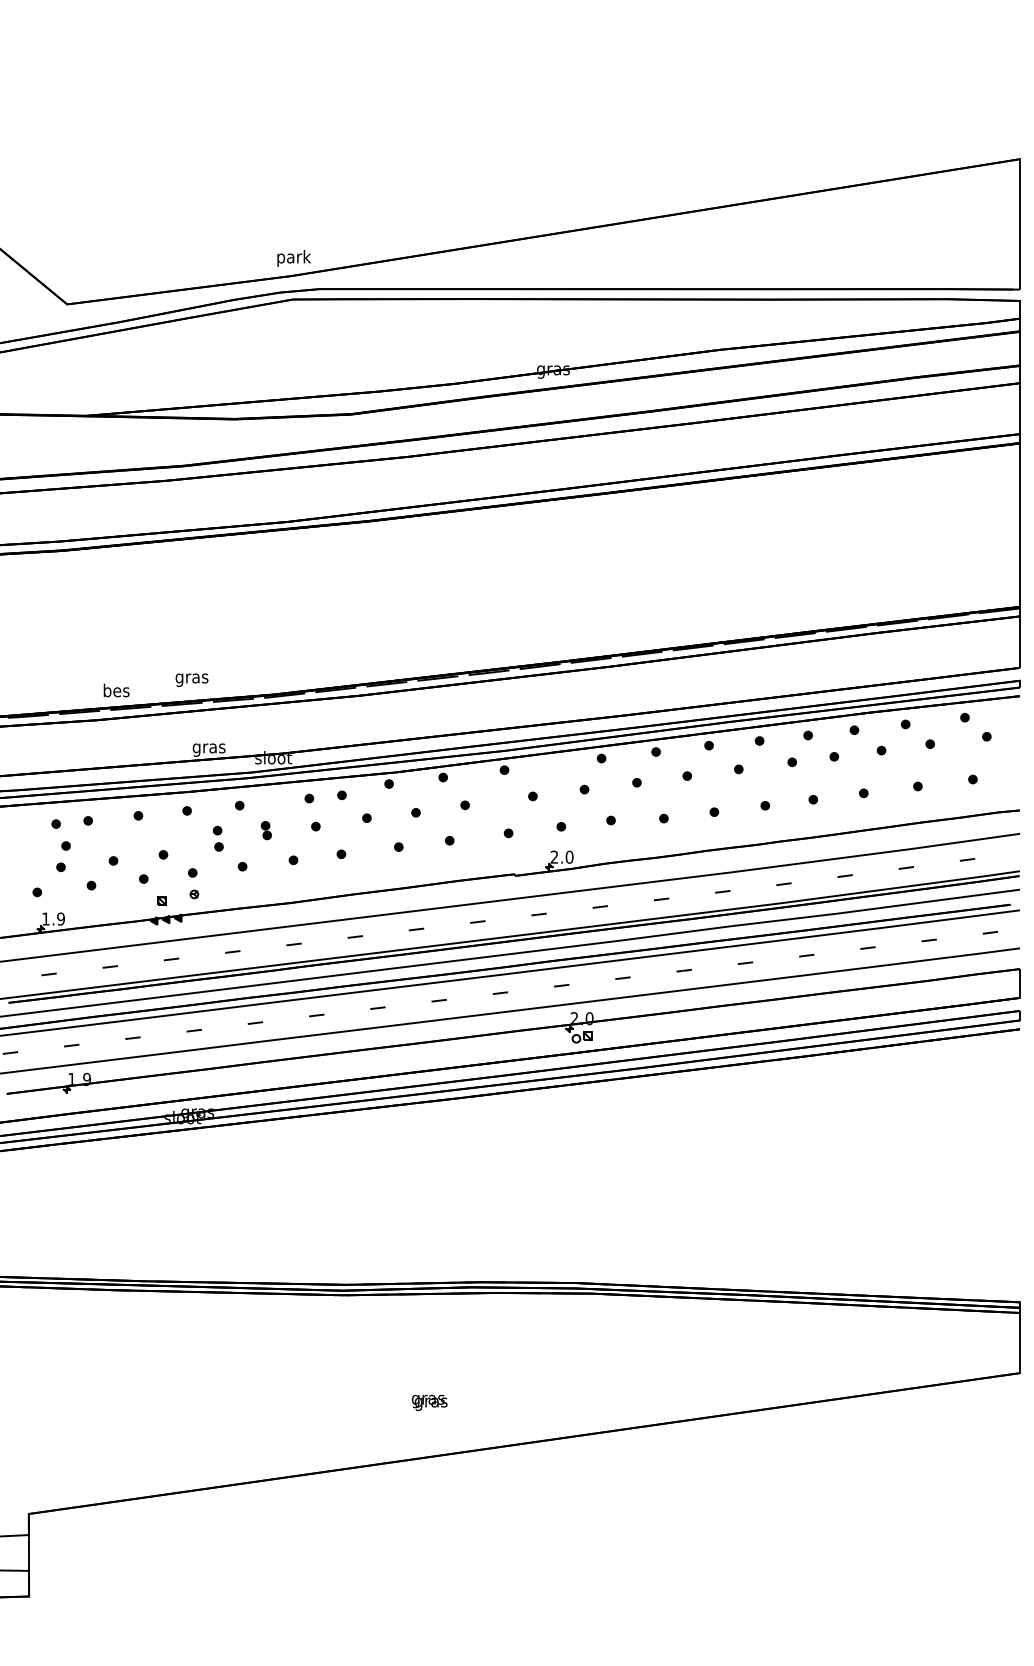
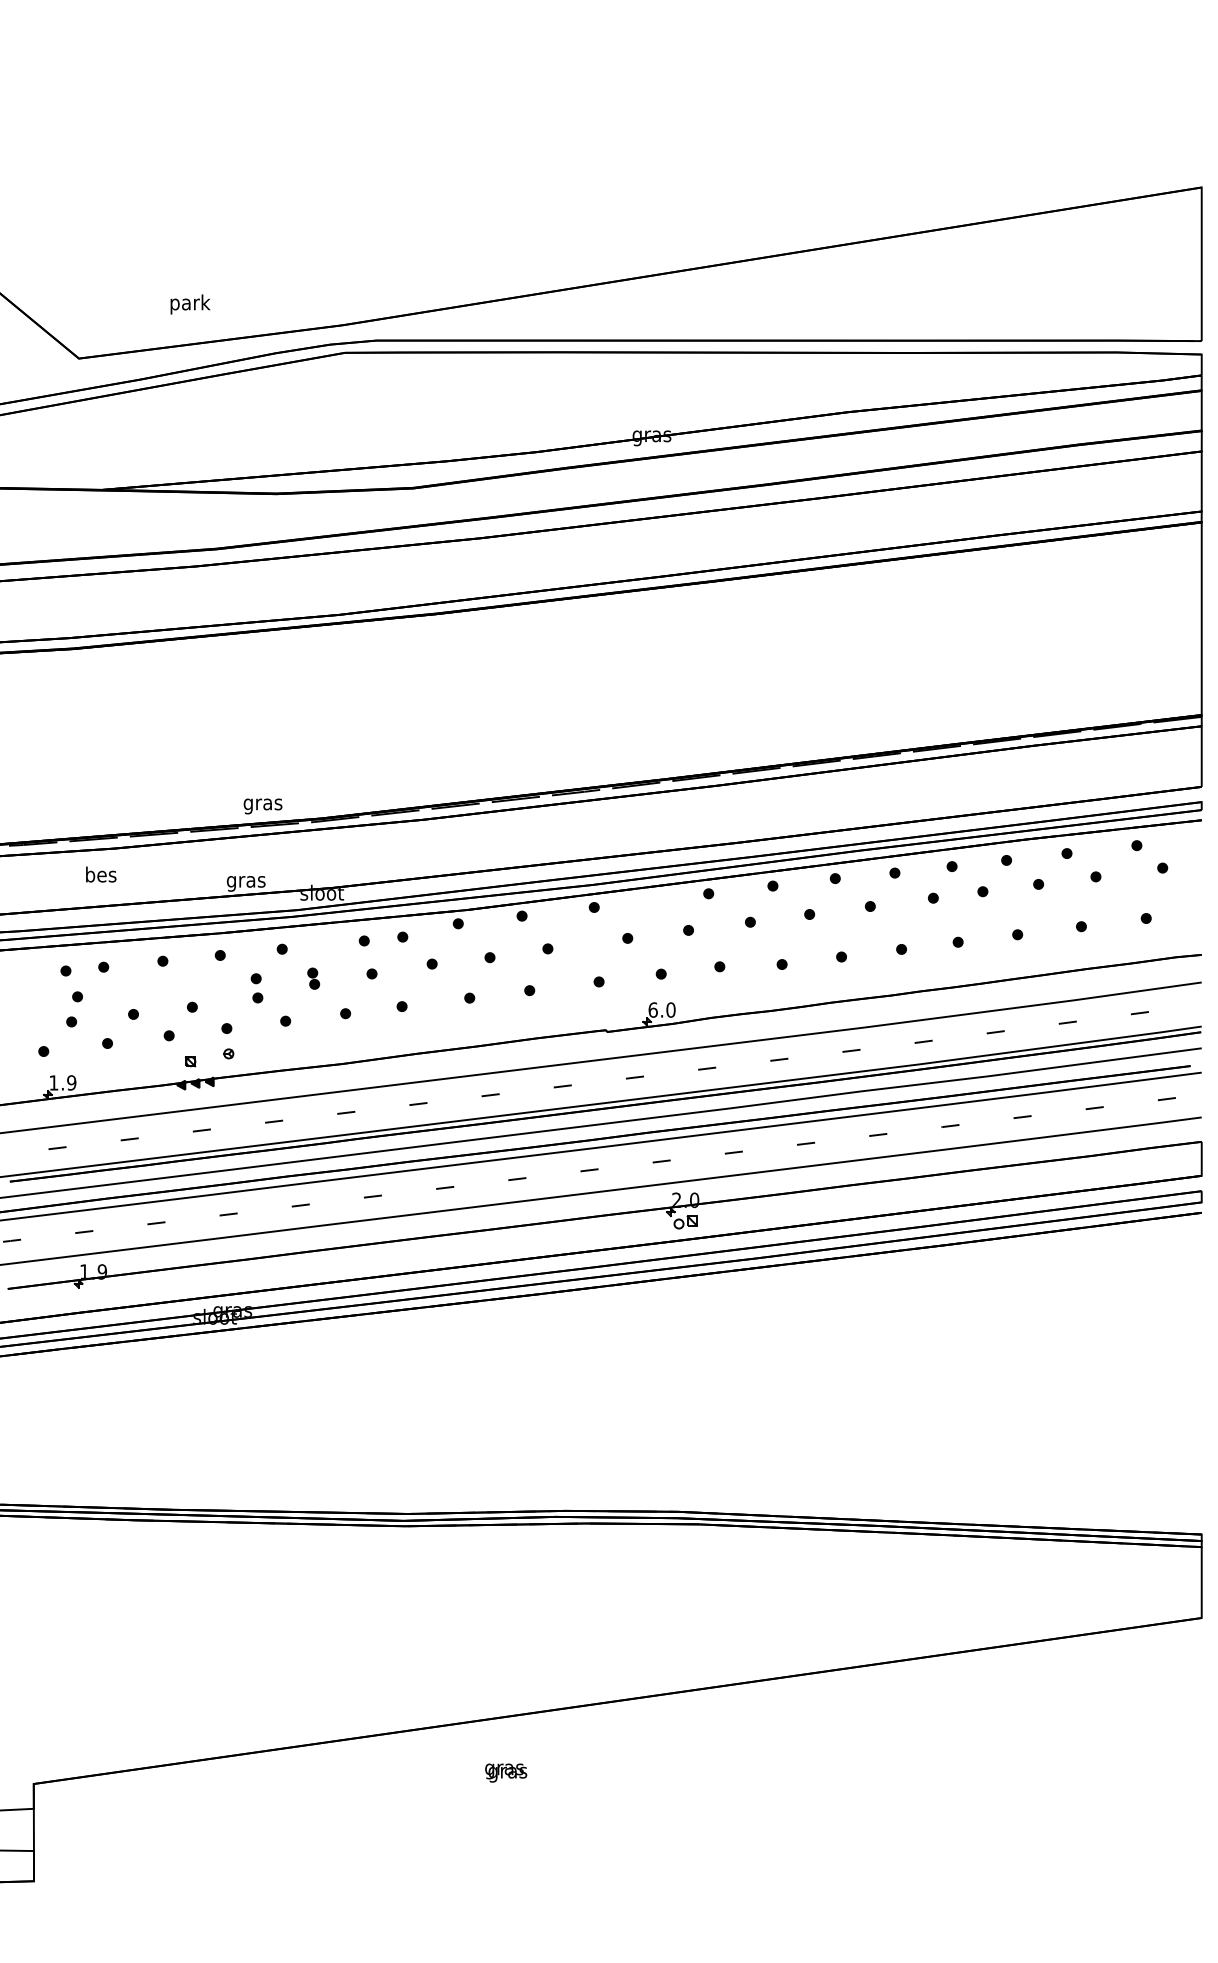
text: (294, 258) -> (190, 304), moved
text: (191, 680) -> (262, 806), moved
text: (116, 690) -> (101, 874), moved
text: (553, 856) -> (652, 1009), 2.0 -> 6.0
text: (430, 1402) -> (506, 1772), moved

